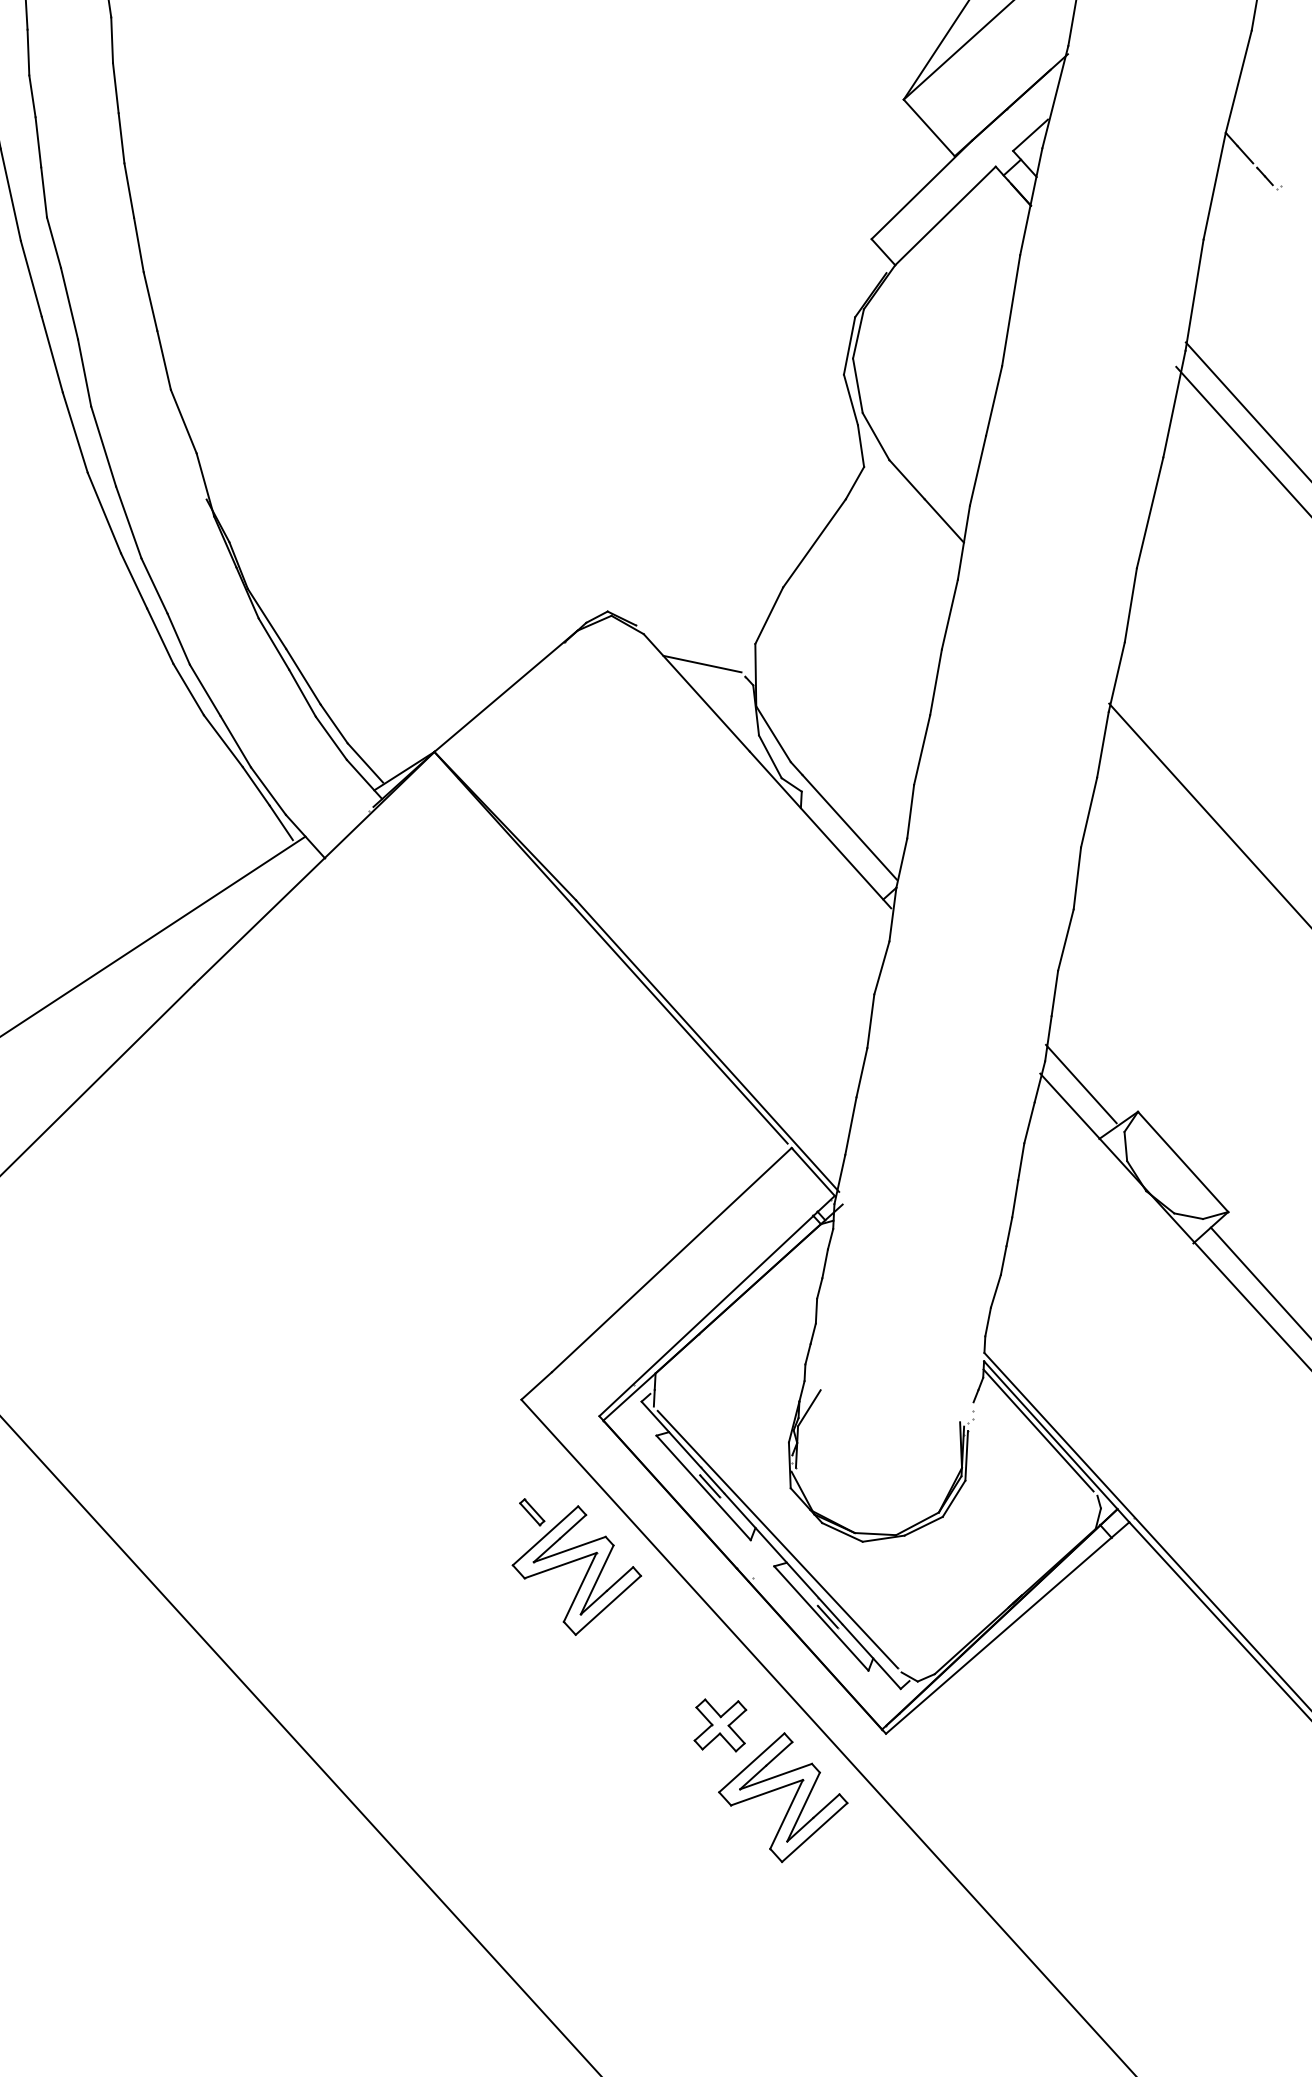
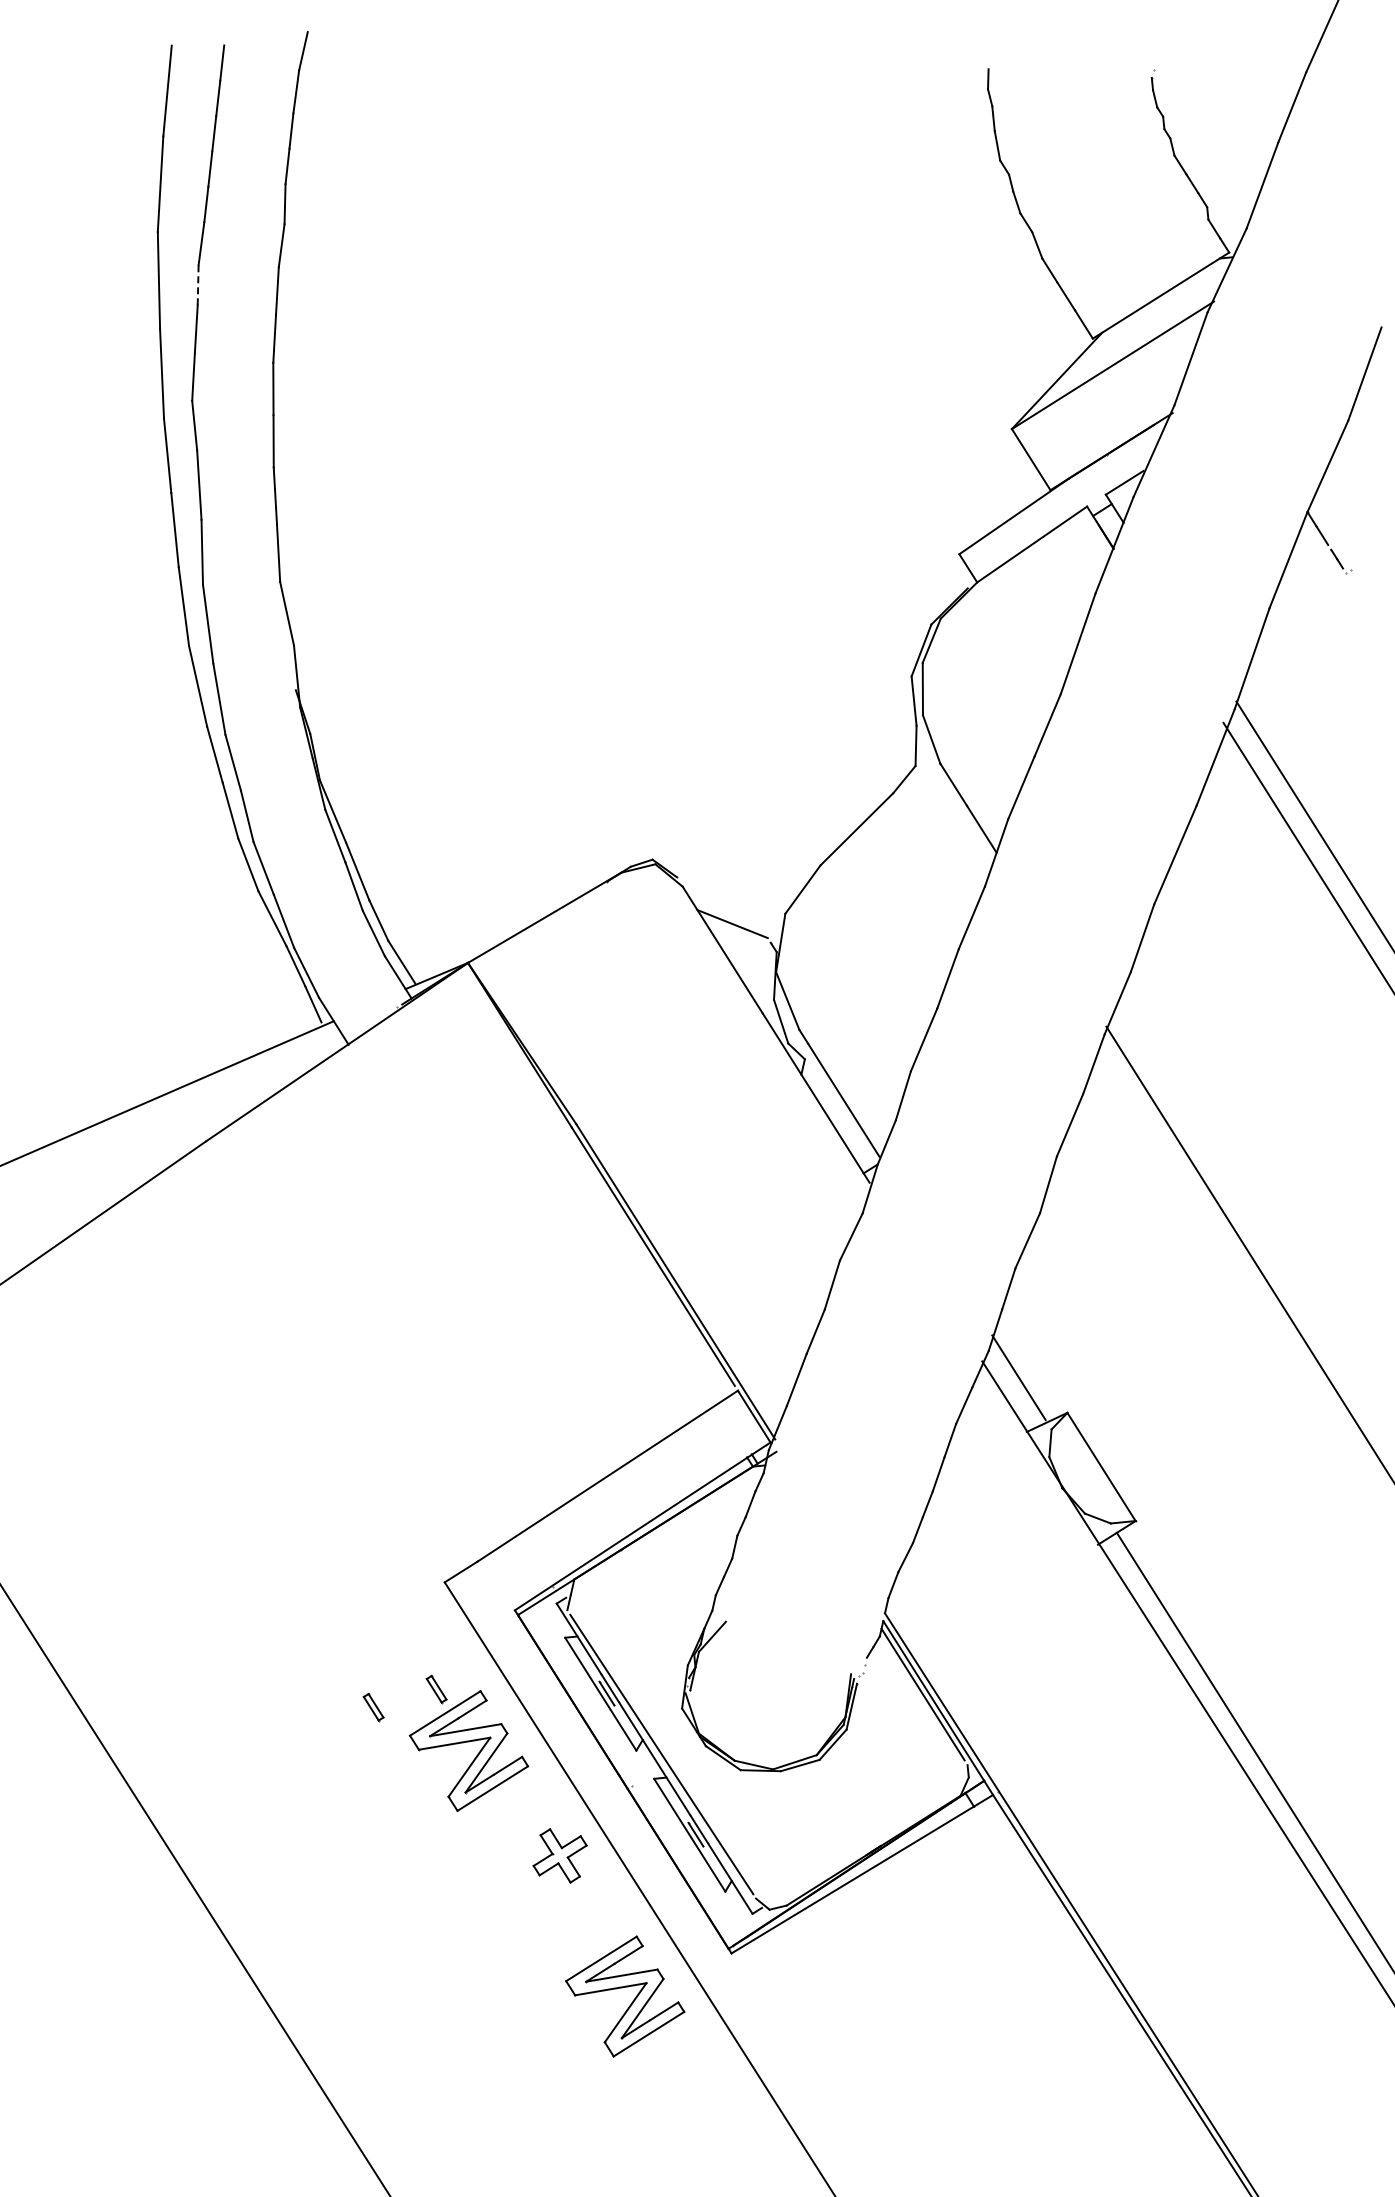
line: (32, 96) -> (198, 285), solid -> dashed
part: (469, 1542) -> (373, 1707), added
part: (719, 1725) -> (559, 1855), moved

